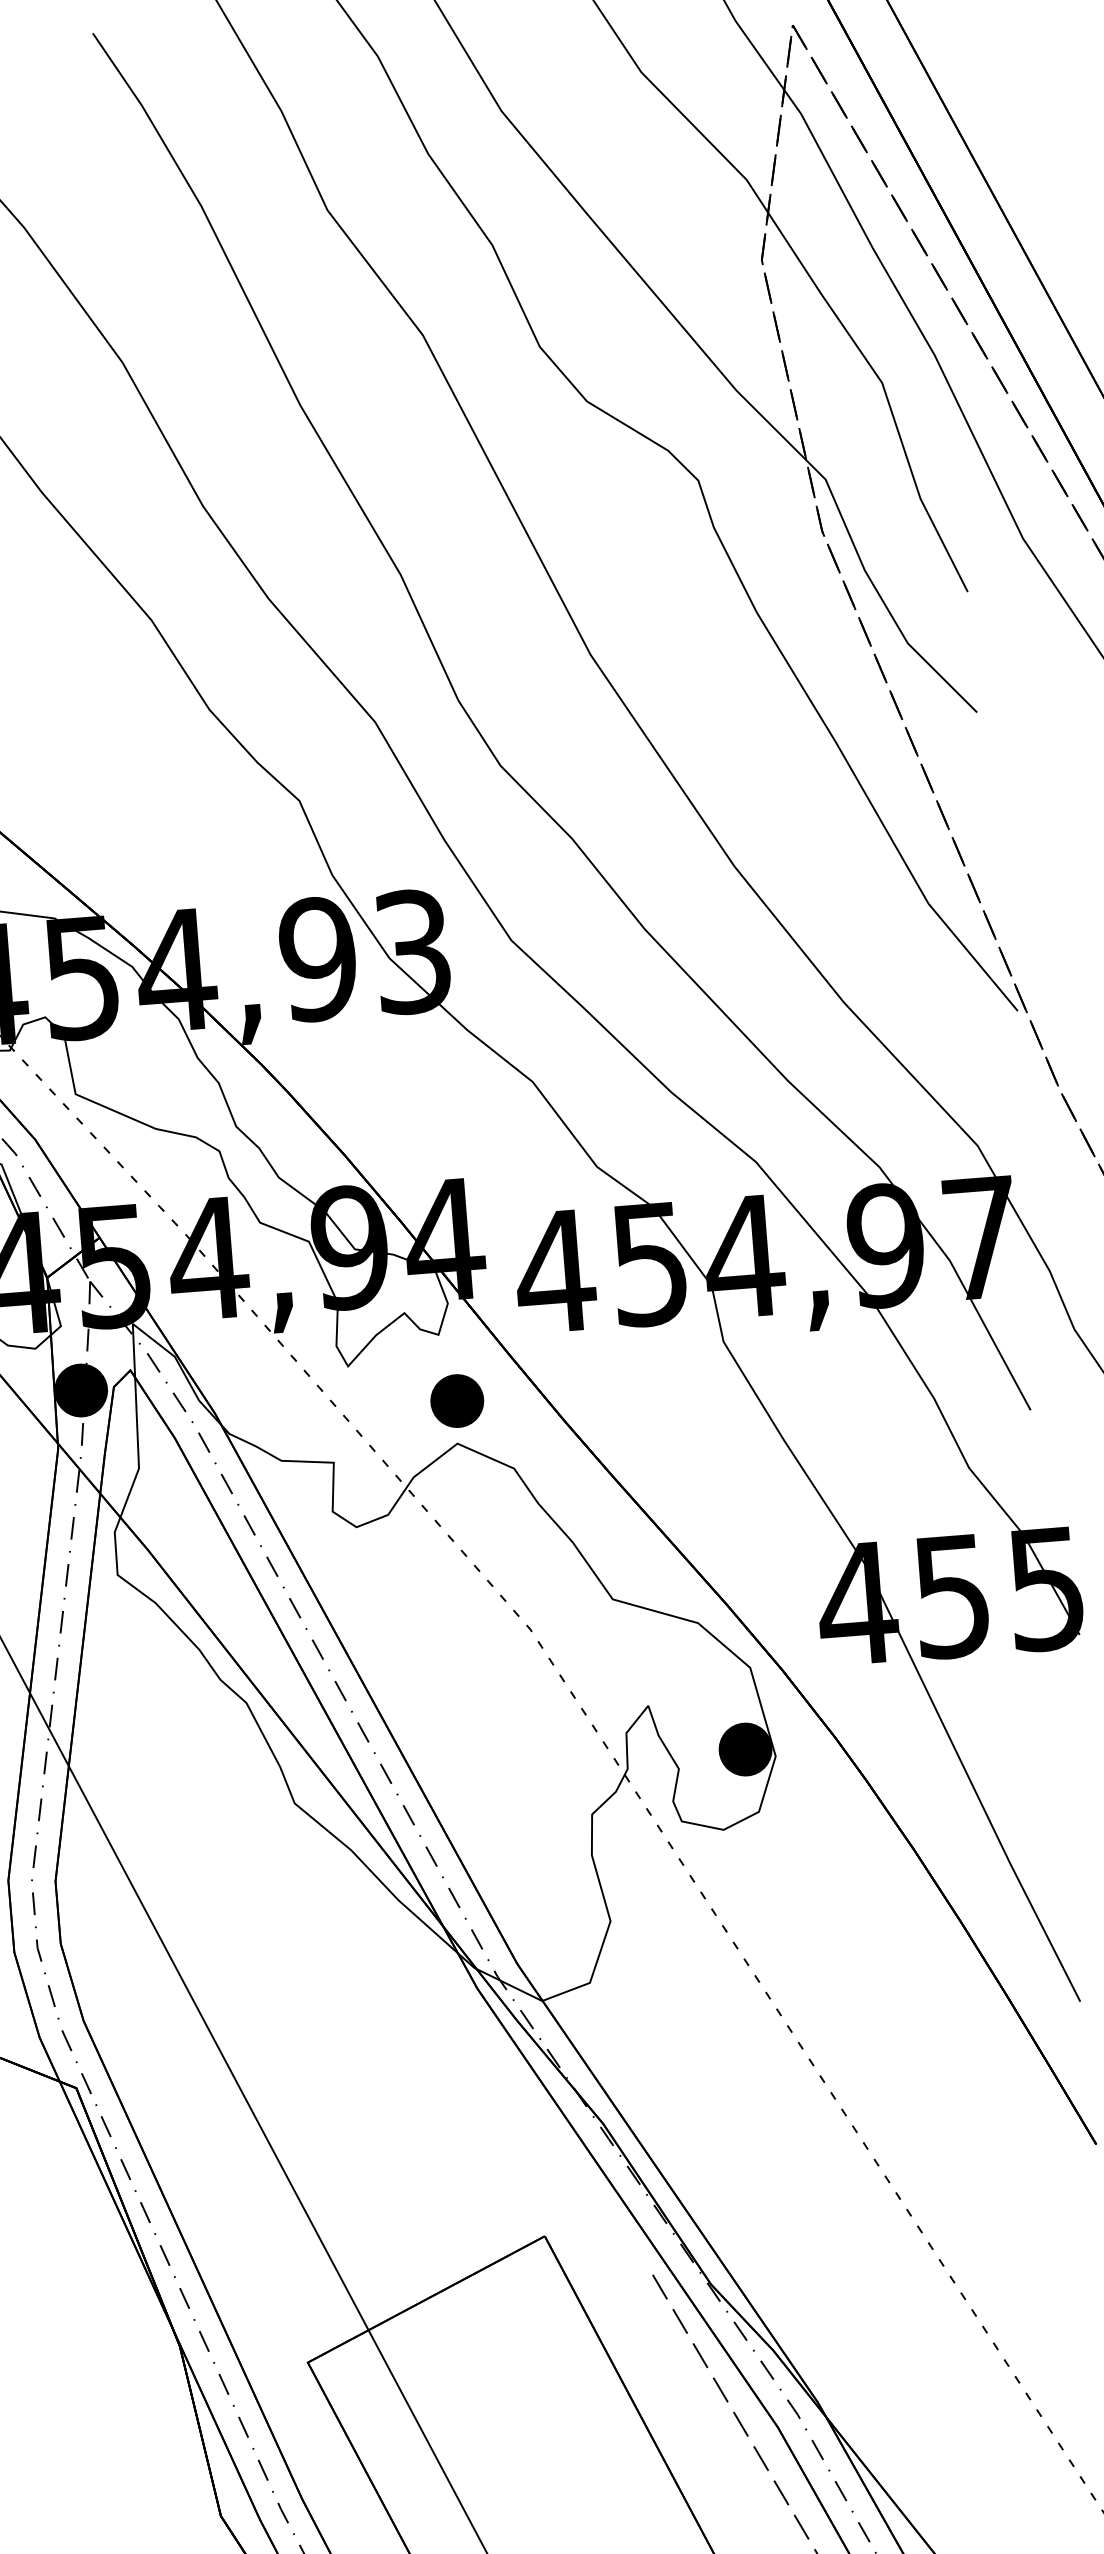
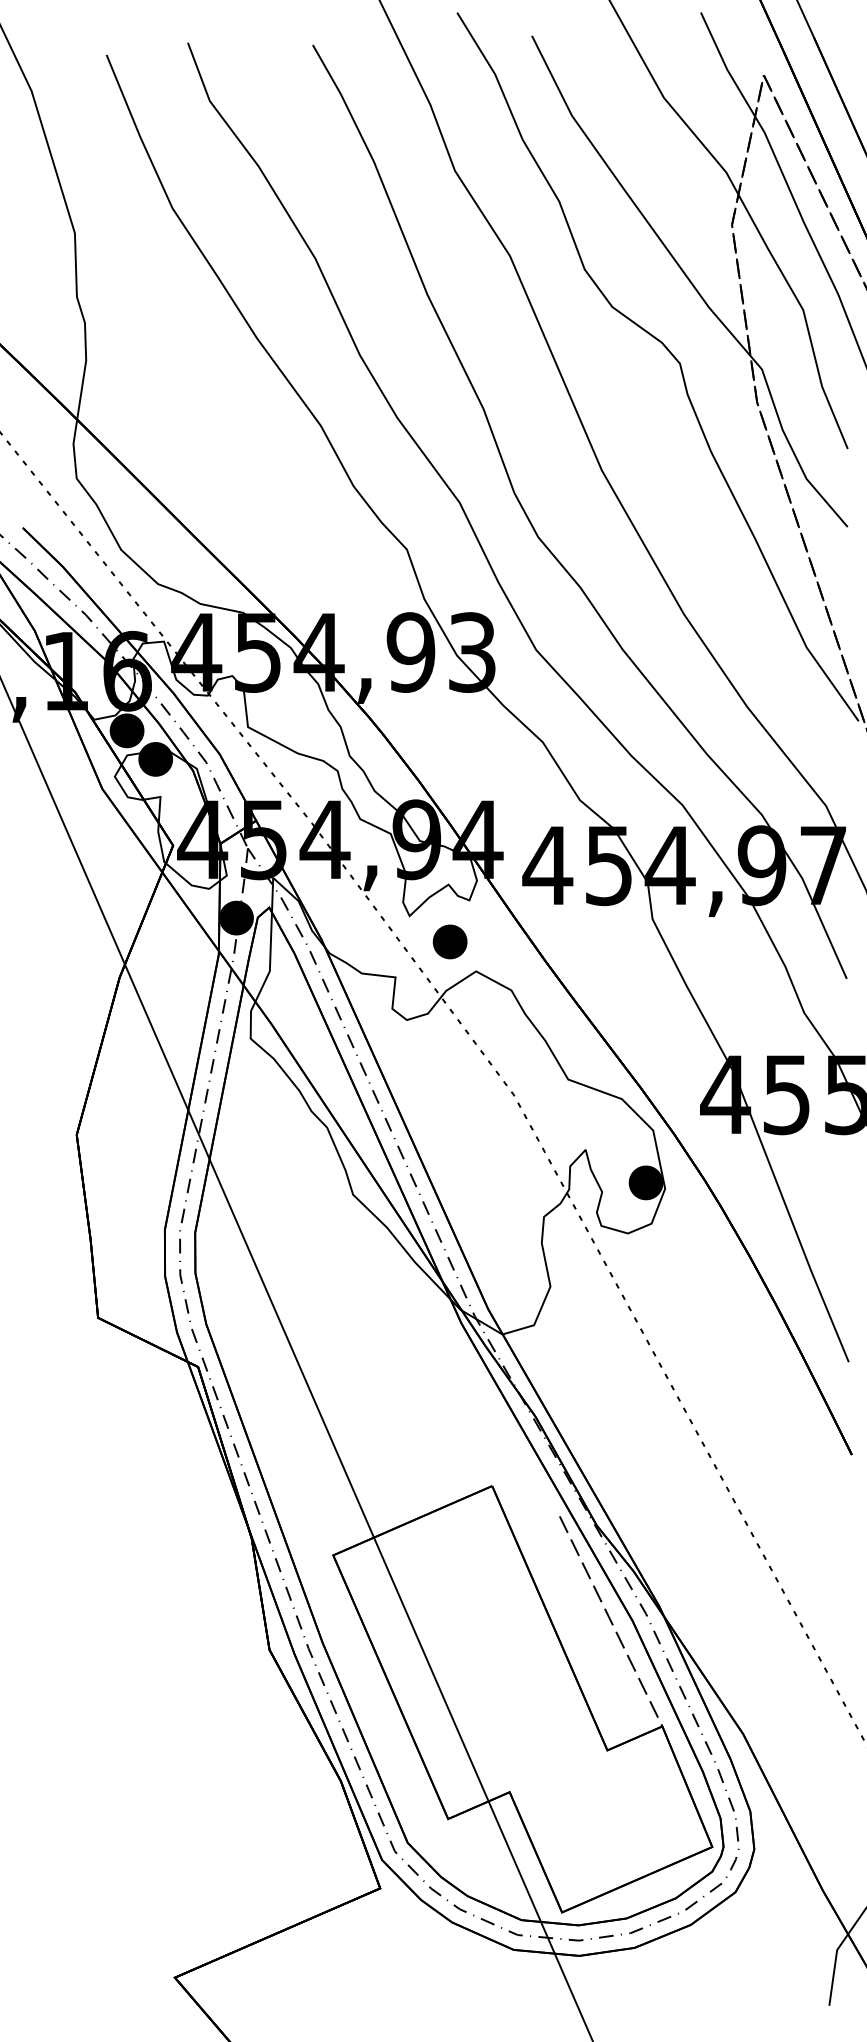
part: (456, 1400) -> (449, 941), moved

